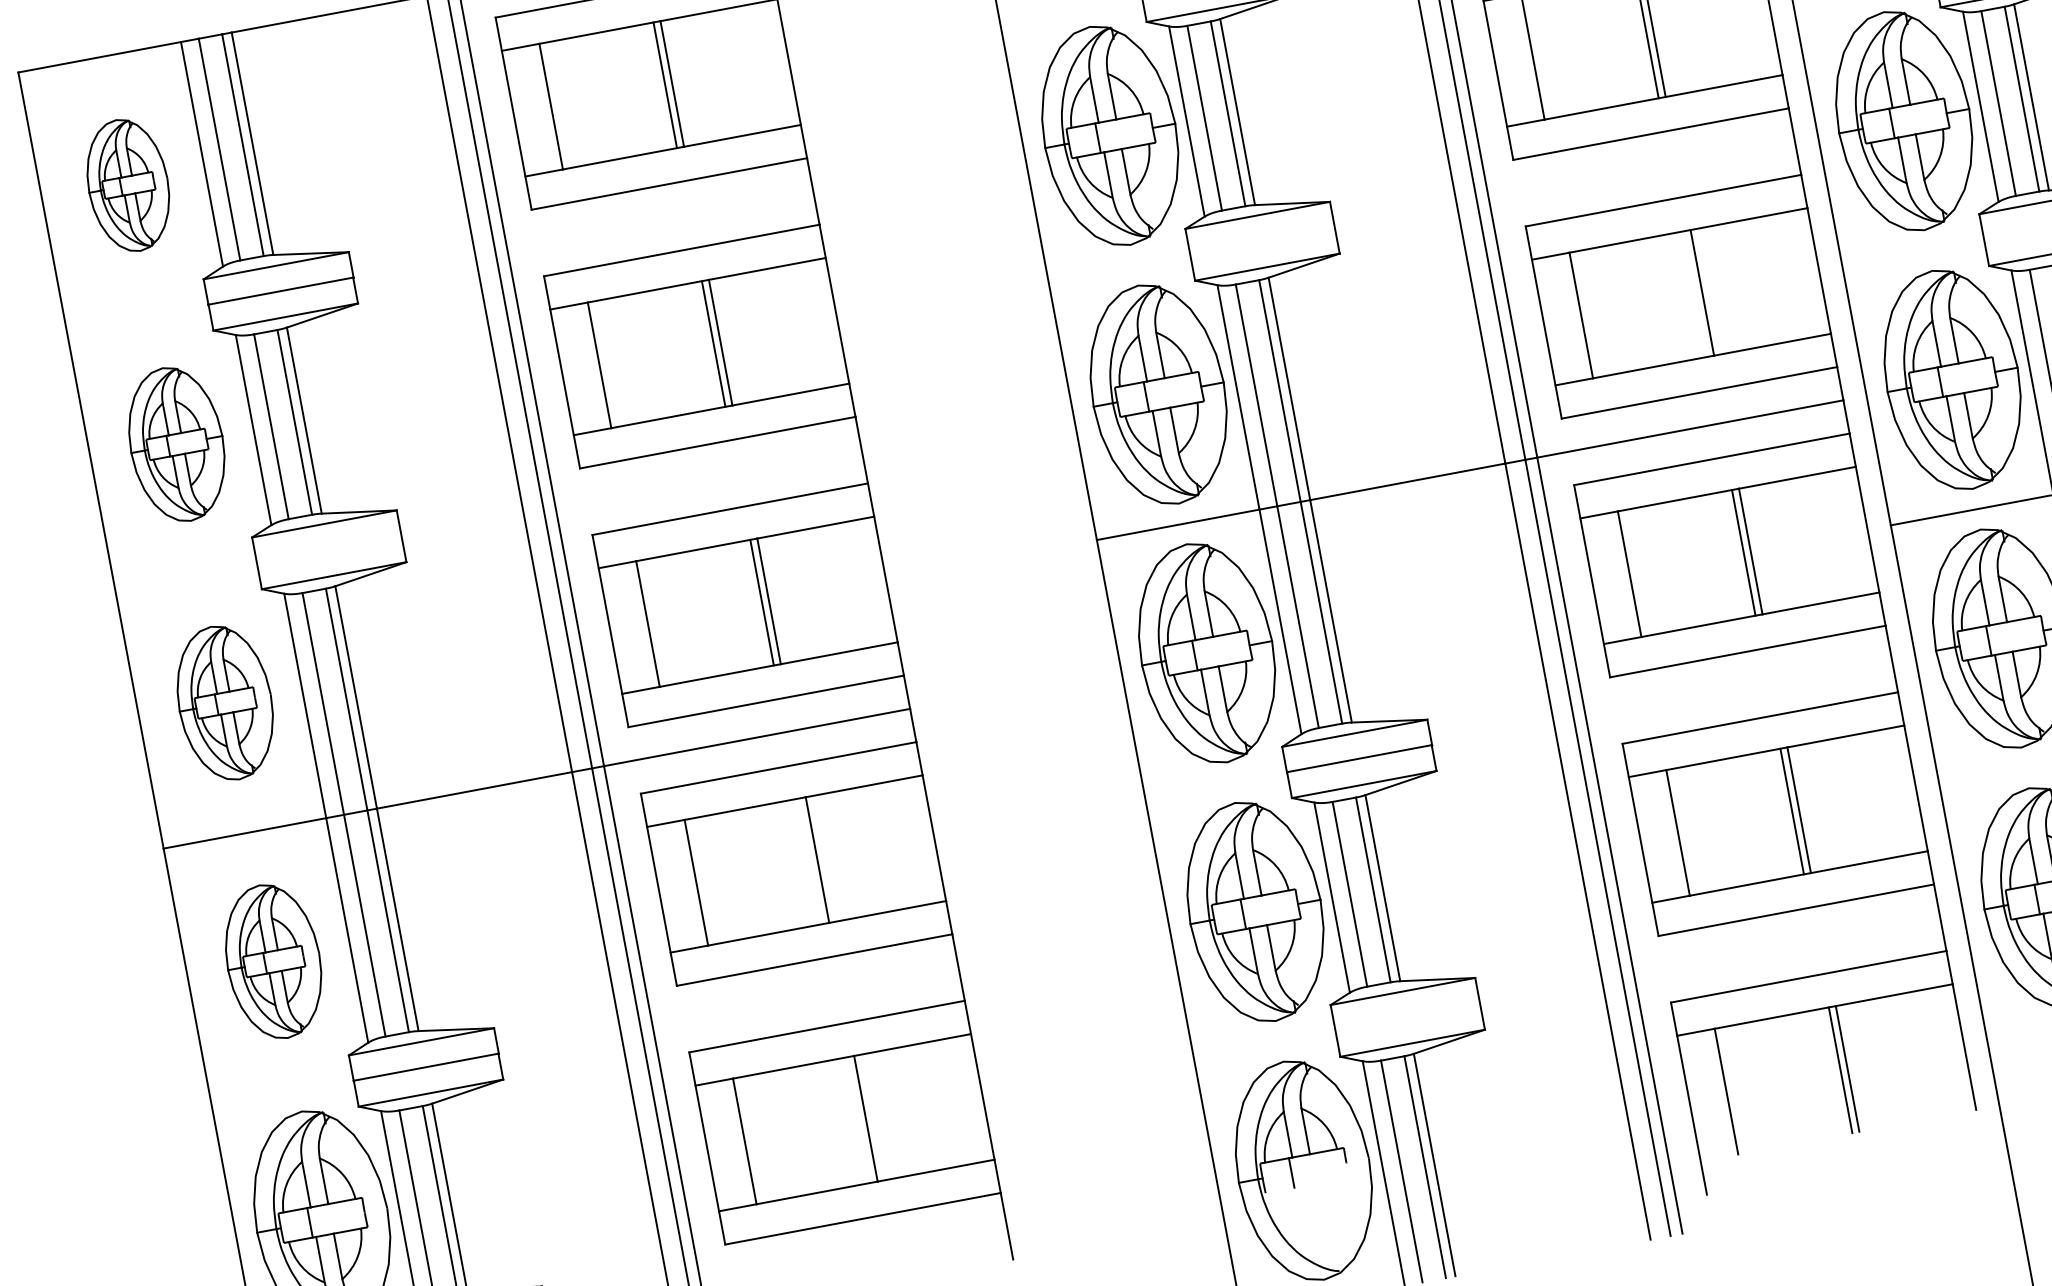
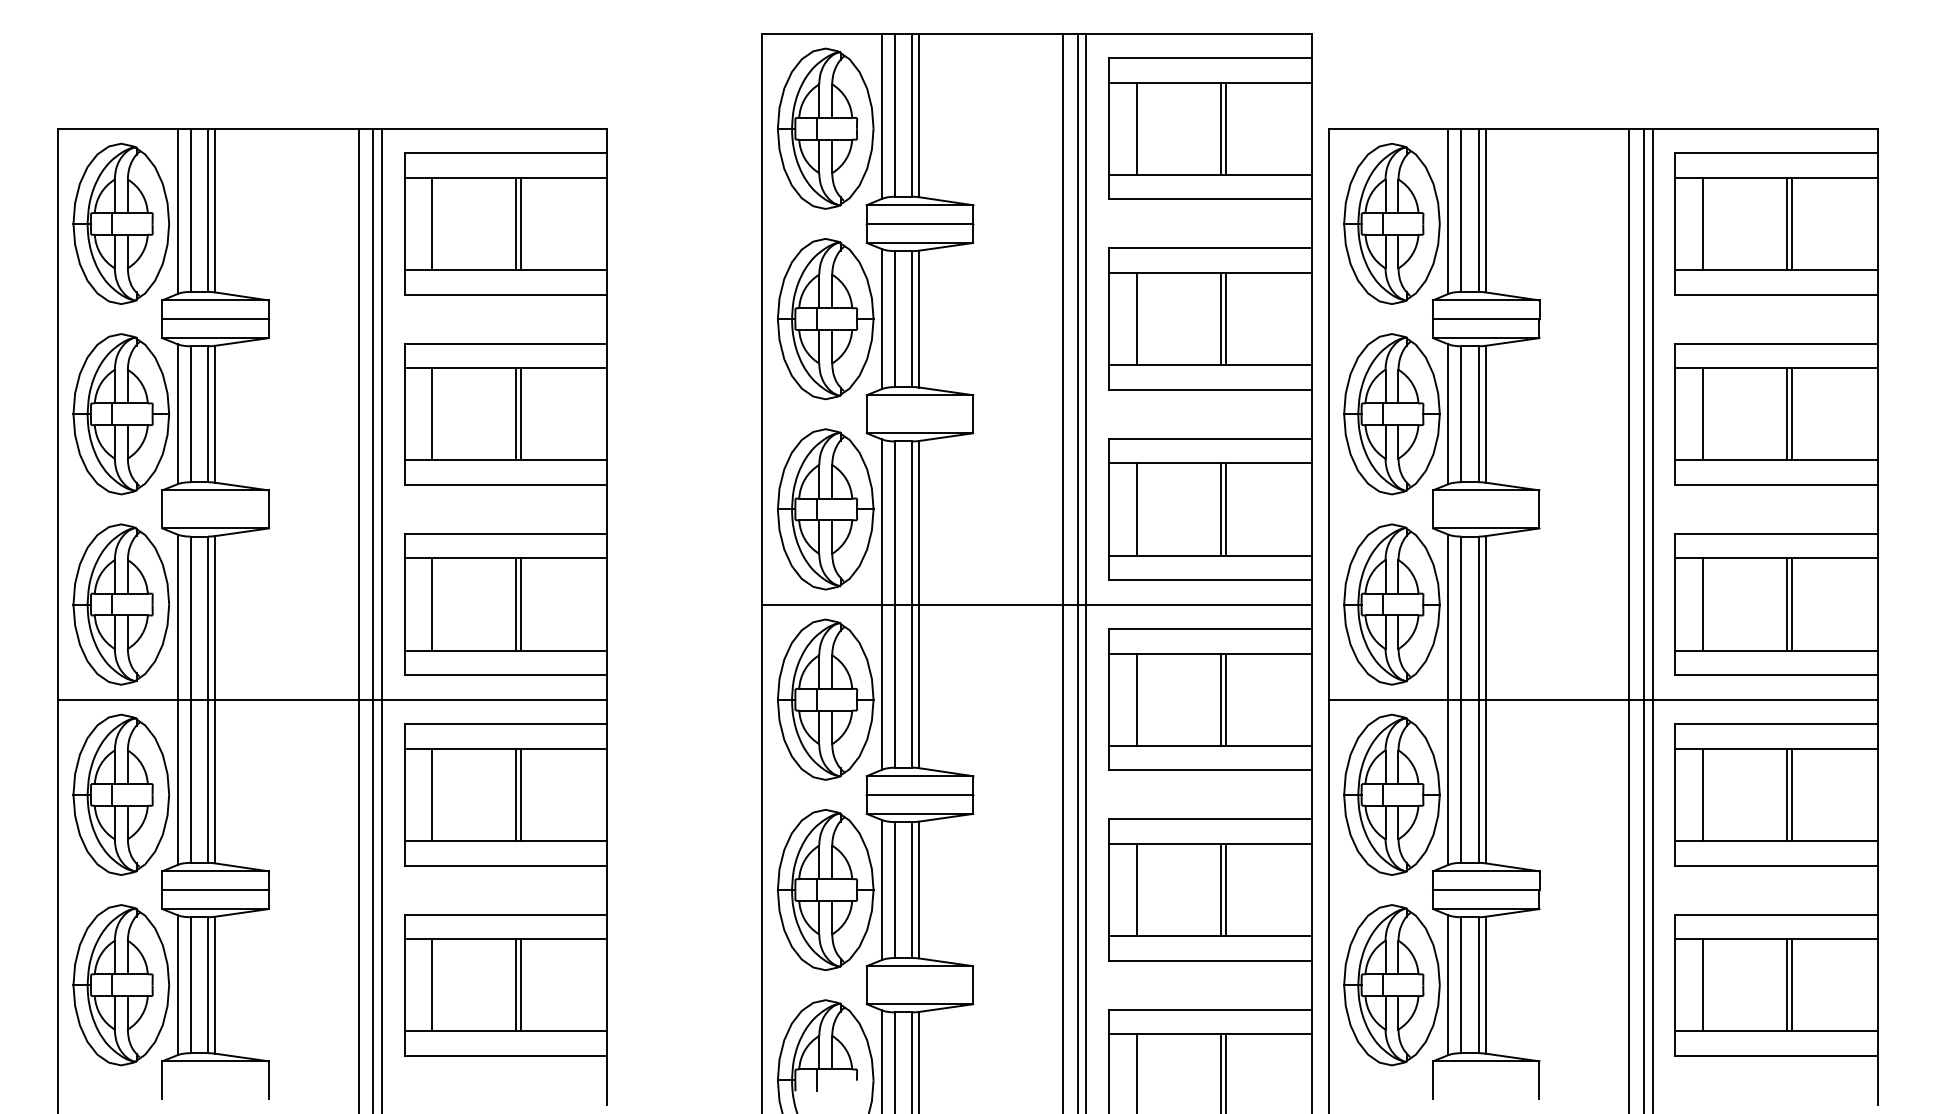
part: (127, 185) -> (120, 223), size x1.67
line: (1695, 294) -> (1220, 509), added
part: (175, 444) -> (120, 414), size x1.43
part: (224, 703) -> (120, 604), size x1.43
line: (810, 860) -> (516, 794), added
part: (272, 961) -> (120, 794), size x1.43
line: (859, 1119) -> (516, 984), added

